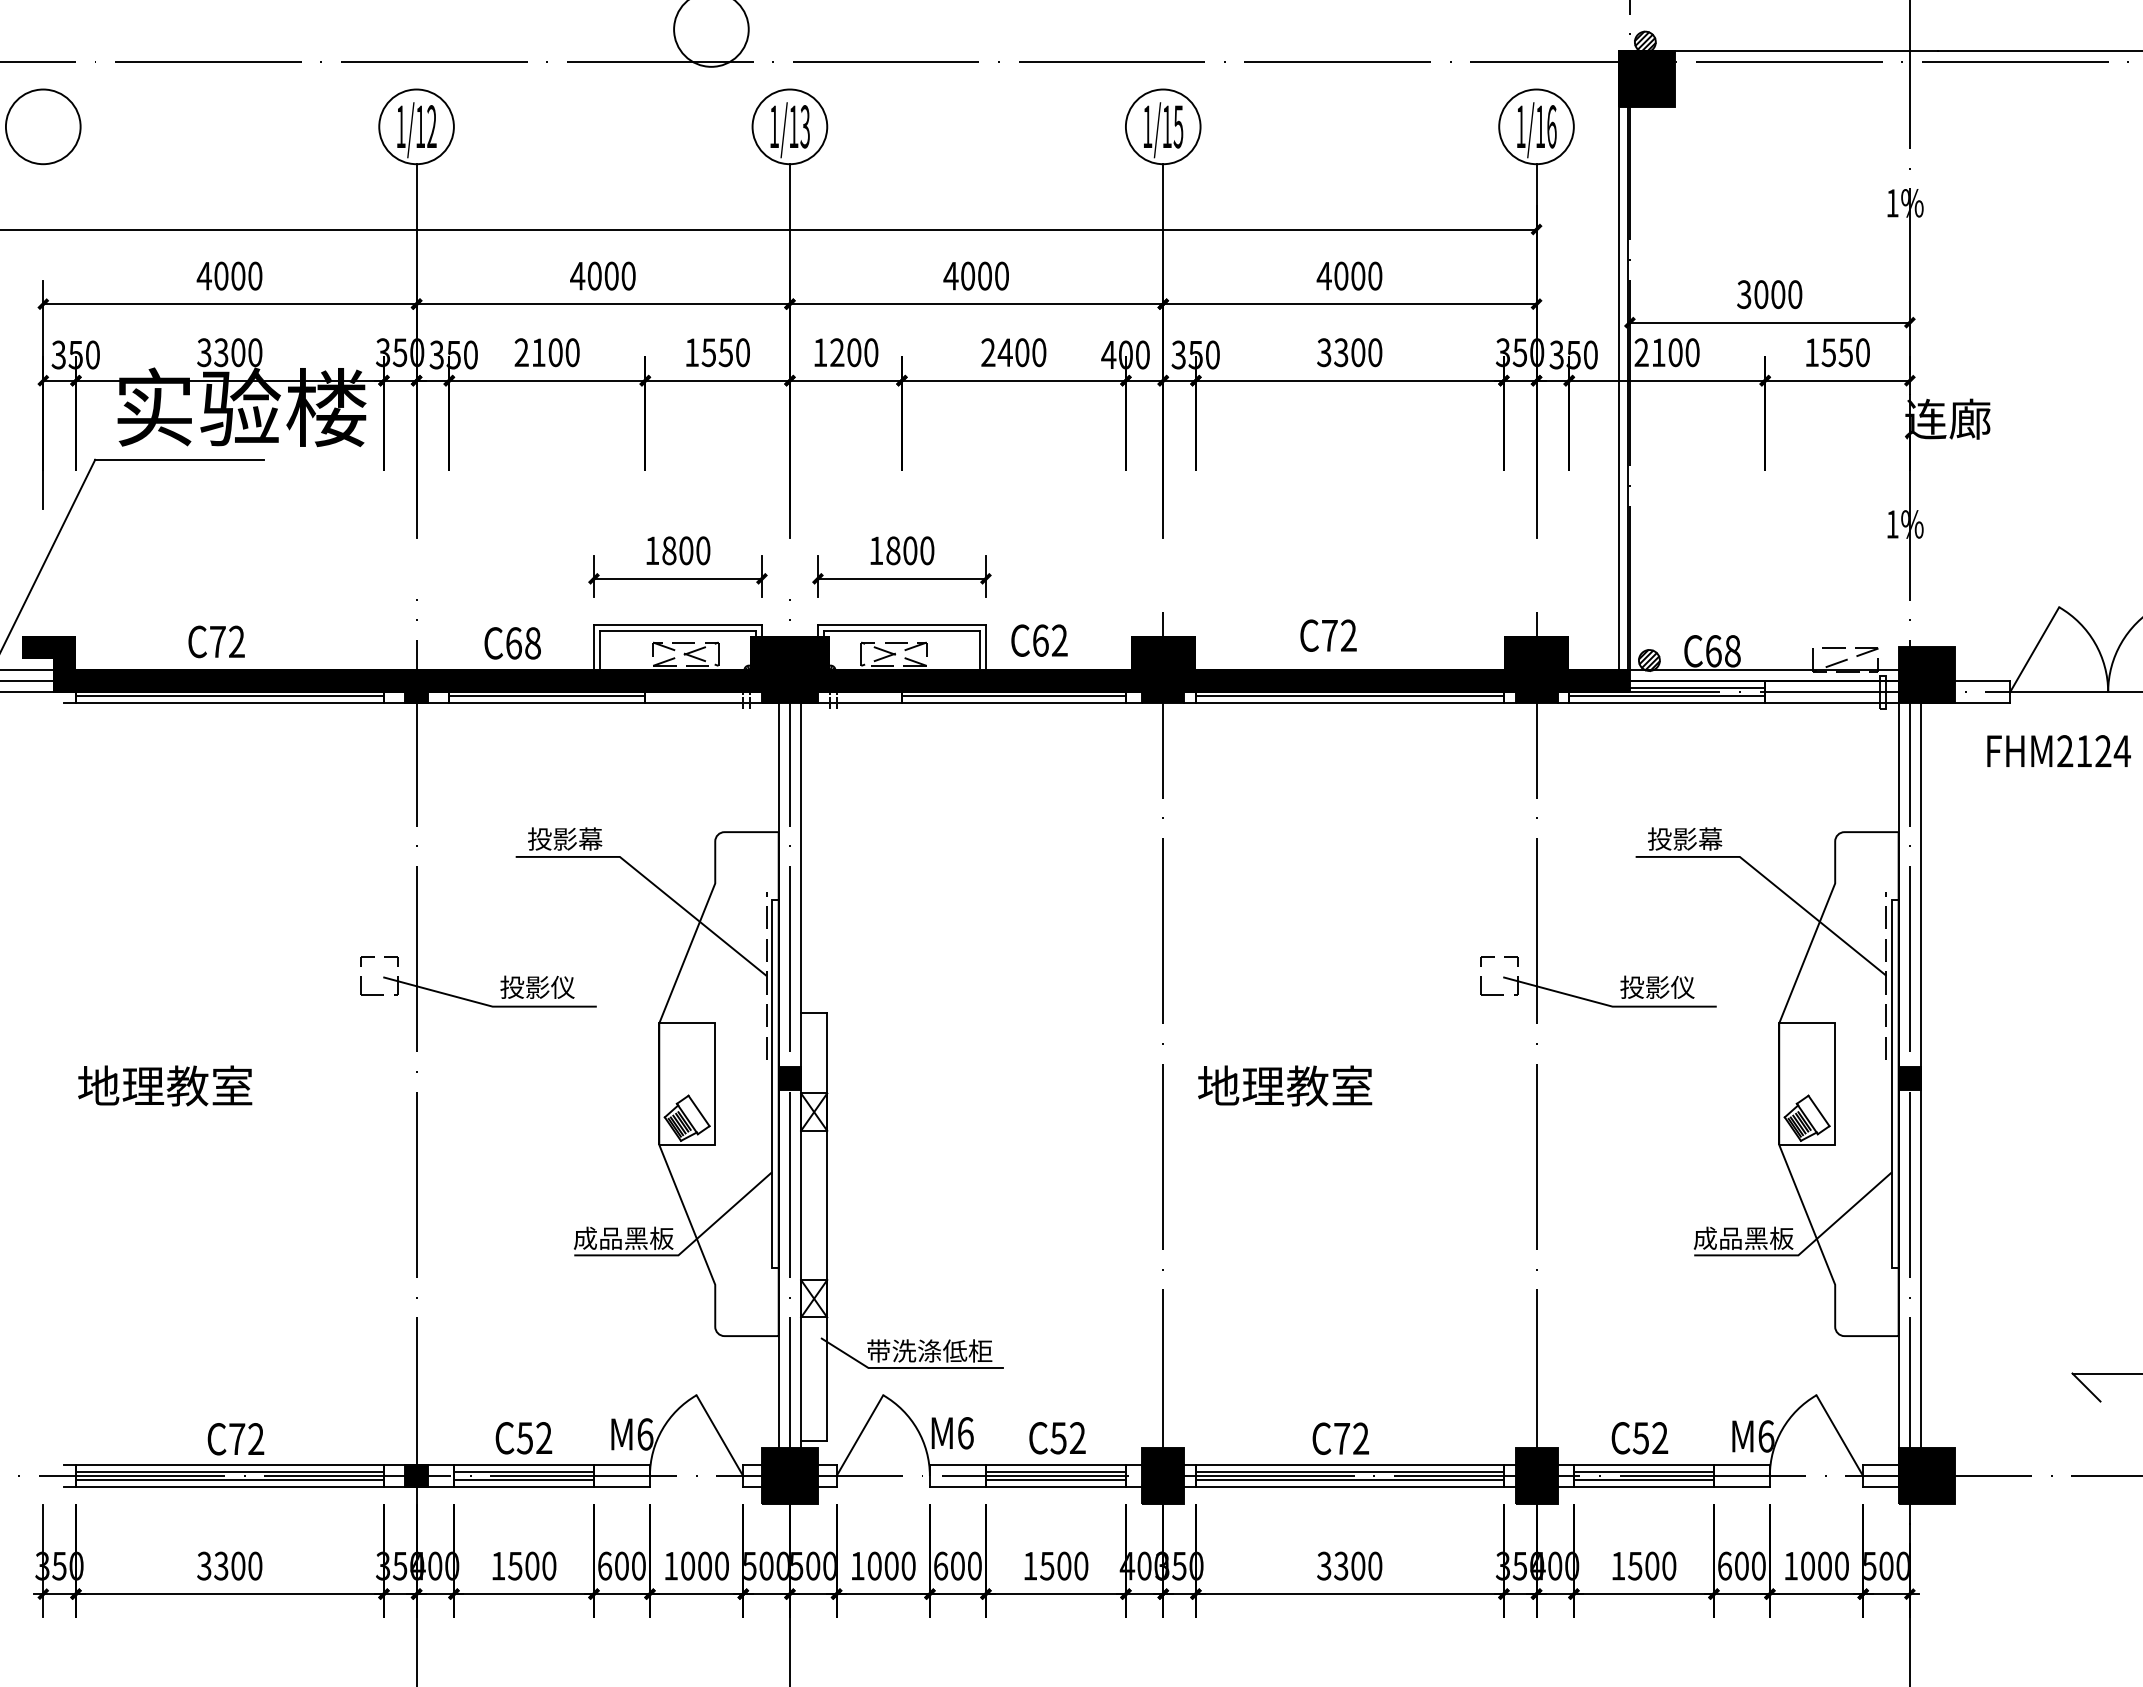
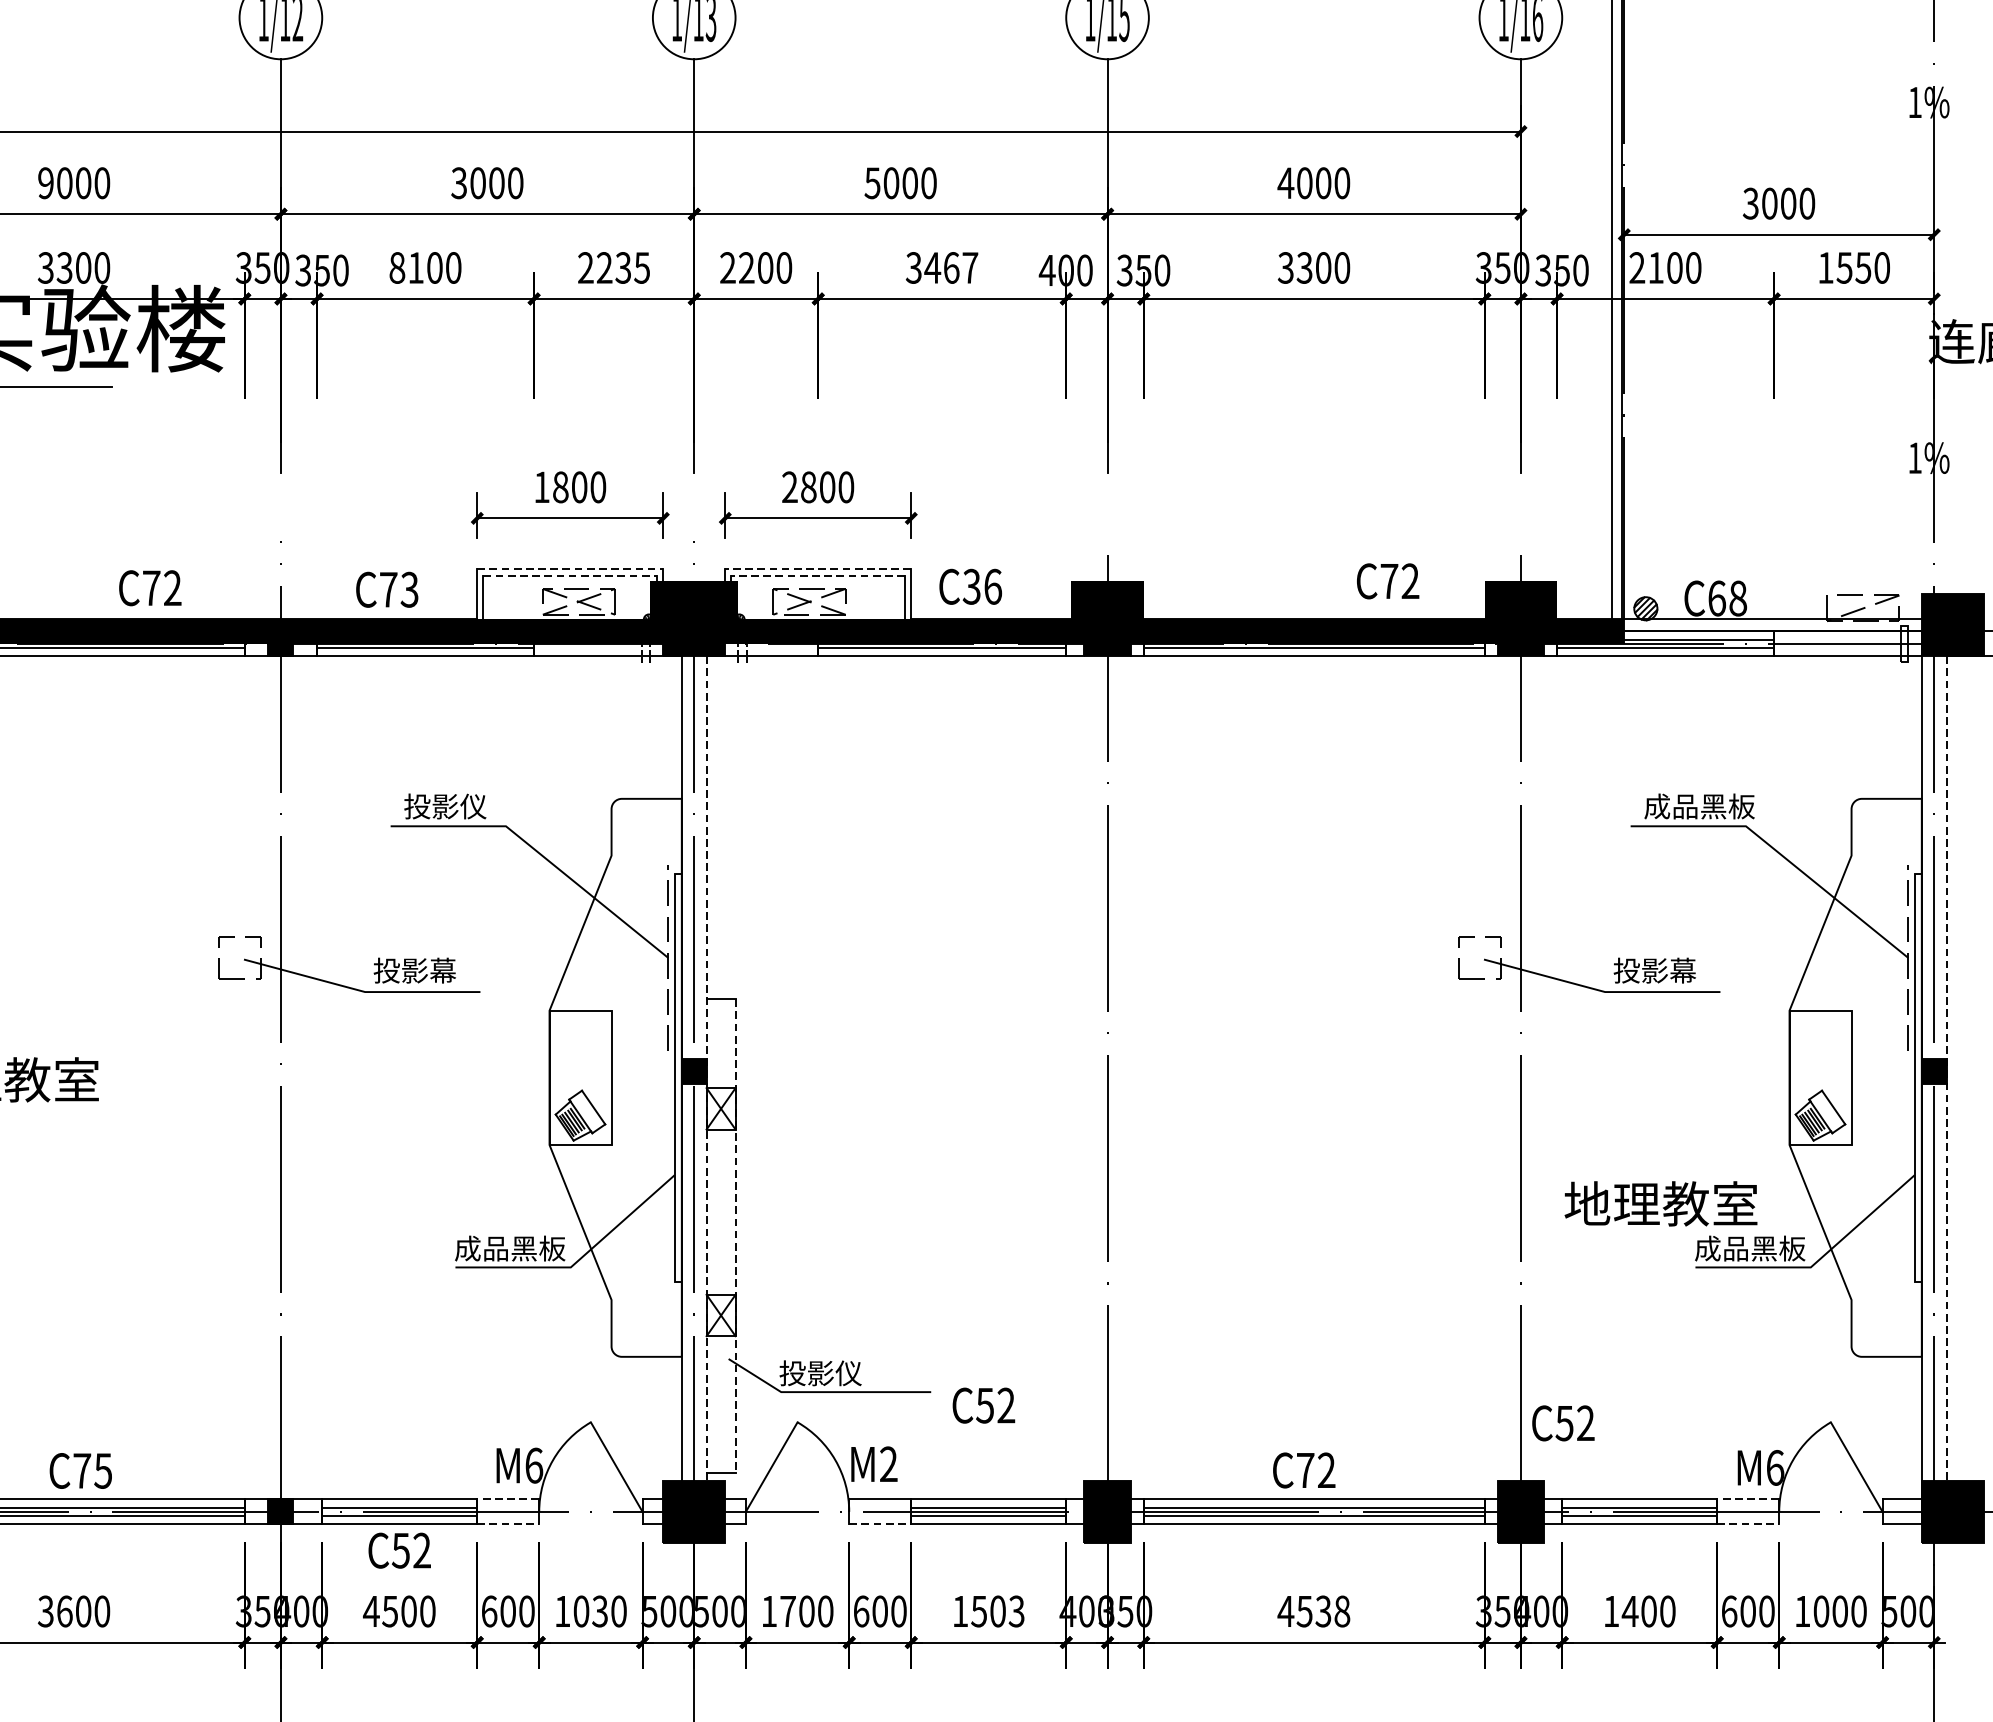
text: (203, 275) -> (44, 182), 4000 -> 9000
text: (577, 275) -> (459, 182), 4000 -> 3000
text: (950, 276) -> (872, 183), 4000 -> 5000
text: (521, 352) -> (397, 267), 2100 -> 8100
text: (717, 352) -> (614, 267), 1550 -> 2235
text: (820, 352) -> (728, 267), 1200 -> 2200
text: (1013, 352) -> (941, 267), 2400 -> 3467
text: (876, 550) -> (790, 486), 1800 -> 2800
line: (677, 624) -> (569, 568), solid -> dashed
line: (901, 624) -> (817, 568), solid -> dashed
line: (678, 630) -> (570, 575), solid -> dashed
line: (901, 630) -> (817, 575), solid -> dashed
text: (1328, 635) -> (1387, 581), moved
text: (1049, 640) -> (981, 586), C62 -> C36
text: (216, 641) -> (150, 587), moved
text: (523, 643) -> (399, 589), C68 -> C73
text: (590, 838) -> (473, 805), 投影幕 -> 投影仪
text: (1697, 838) -> (1699, 805), 投影幕 -> 成品黑板
text: (562, 986) -> (442, 969), 投影仪 -> 投影幕
text: (1682, 986) -> (1682, 969), 投影仪 -> 投影幕
line: (801, 1084) -> (707, 1078), solid -> dashed
text: (1285, 1085) -> (1661, 1203), moved
line: (1921, 1095) -> (1947, 1090), solid -> dashed
line: (827, 1226) -> (735, 1235), solid -> dashed
text: (929, 1350) -> (848, 1372), 带洗涤低柜 -> 投影仪
text: (965, 1433) -> (888, 1464), M6 -> M2
text: (523, 1438) -> (399, 1551), moved
text: (1057, 1438) -> (983, 1405), moved
text: (1639, 1438) -> (1562, 1423), moved
text: (256, 1439) -> (103, 1471), C72 -> C75
line: (621, 1464) -> (507, 1498), solid -> dashed
line: (1741, 1464) -> (1747, 1498), solid -> dashed
line: (621, 1487) -> (507, 1524), solid -> dashed
line: (957, 1487) -> (879, 1524), solid -> dashed
line: (1741, 1487) -> (1747, 1524), solid -> dashed
text: (221, 1565) -> (64, 1610), 3300 -> 3600
text: (704, 1565) -> (599, 1610), 1000 -> 1030
text: (874, 1565) -> (787, 1610), 1000 -> 1700
text: (1081, 1565) -> (1017, 1610), 1500 -> 1503
text: (1349, 1565) -> (1313, 1610), 3300 -> 4538
text: (497, 1566) -> (370, 1611), 1500 -> 4500
text: (1634, 1566) -> (1629, 1611), 1500 -> 1400

